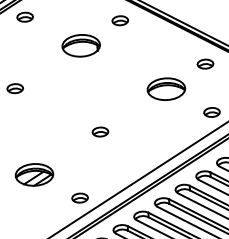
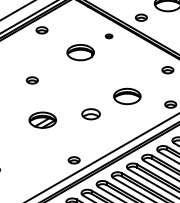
part: (119, 21) -> (108, 36), size x0.6
part: (166, 89) -> (127, 96), moved
part: (99, 132) -> (90, 114), size x1.6
part: (34, 173) -> (42, 119), moved

